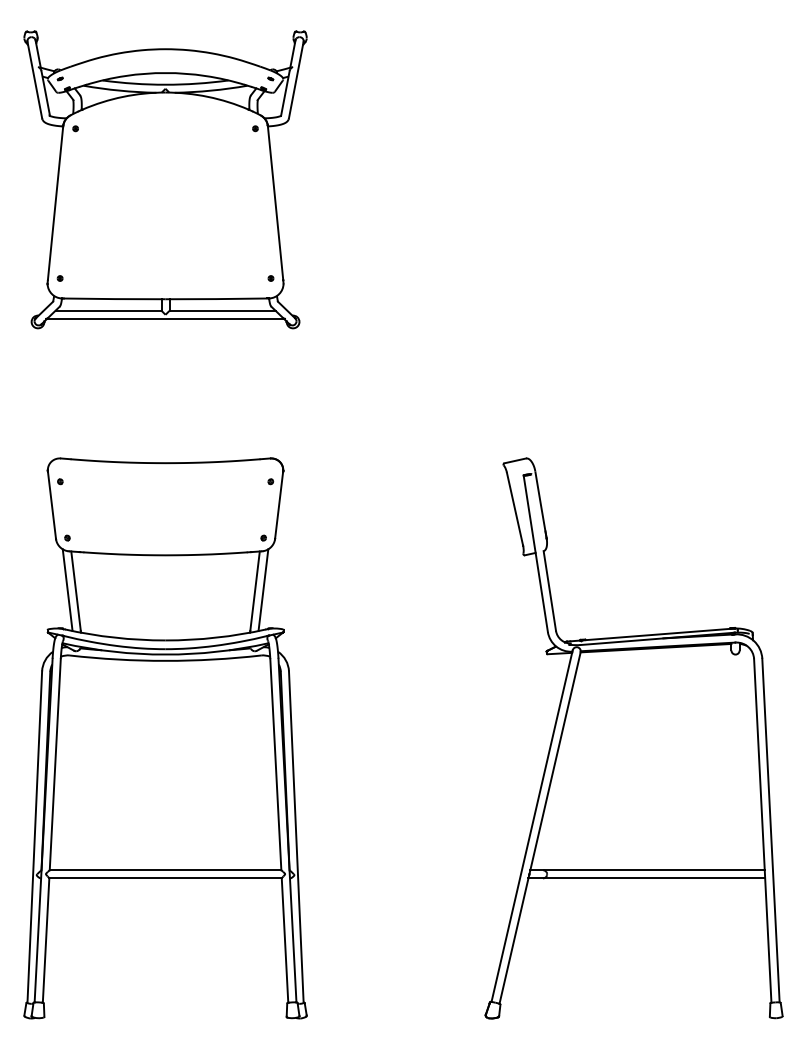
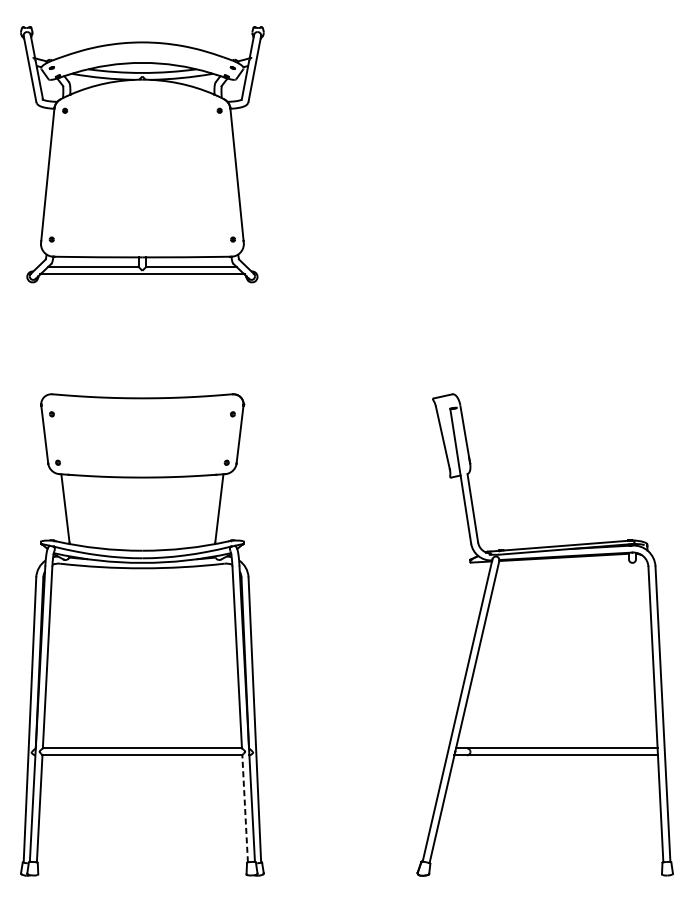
line: (67, 590) -> (58, 507), removed
line: (263, 590) -> (226, 507), removed
line: (285, 940) -> (245, 808), solid -> dashed

